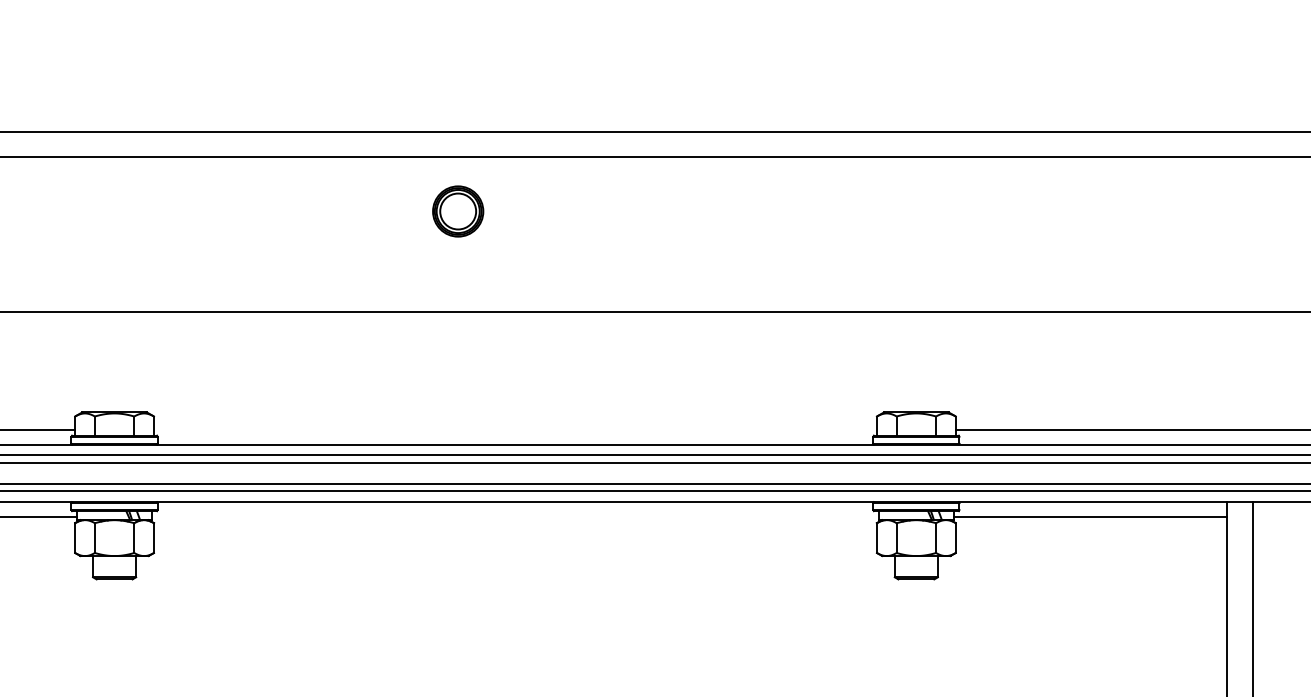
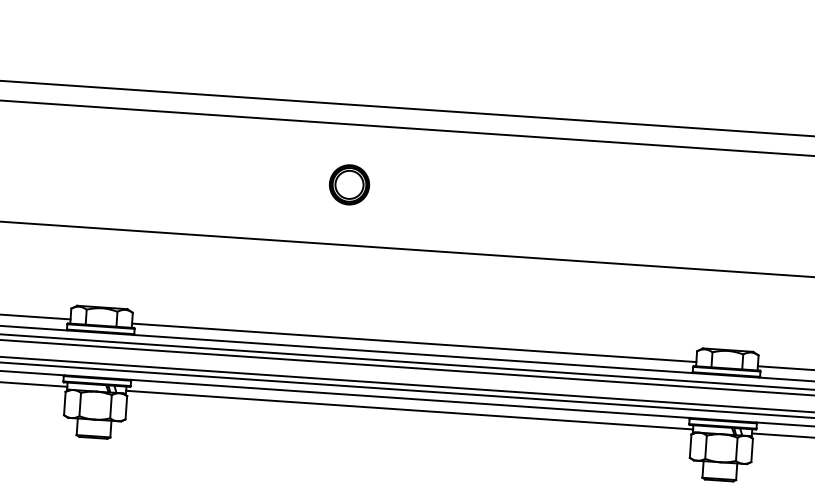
part: (458, 211) -> (349, 184), moved
line: (514, 430) -> (413, 342), added
line: (515, 516) -> (409, 410), added

